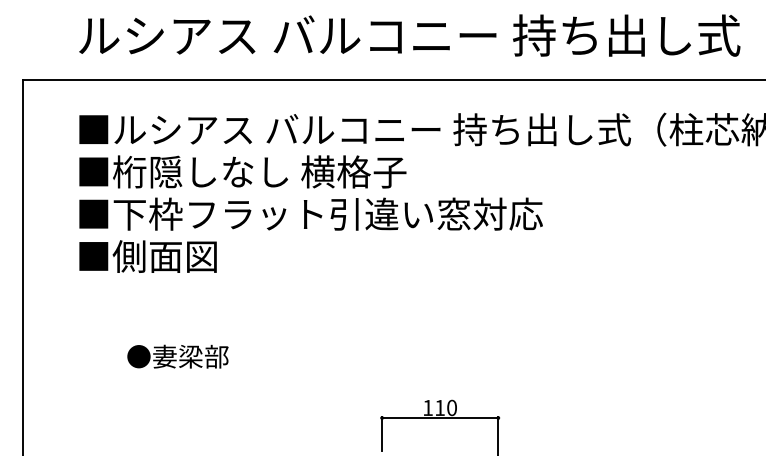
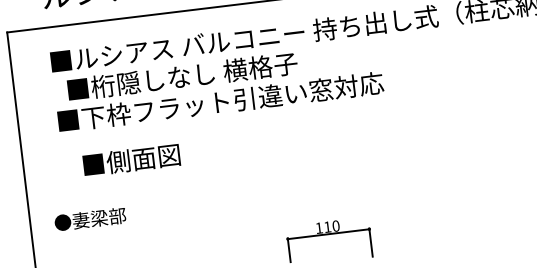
text: (242, 171) -> (182, 76), moved
text: (147, 256) -> (131, 160), moved
text: (177, 356) -> (90, 219), moved

